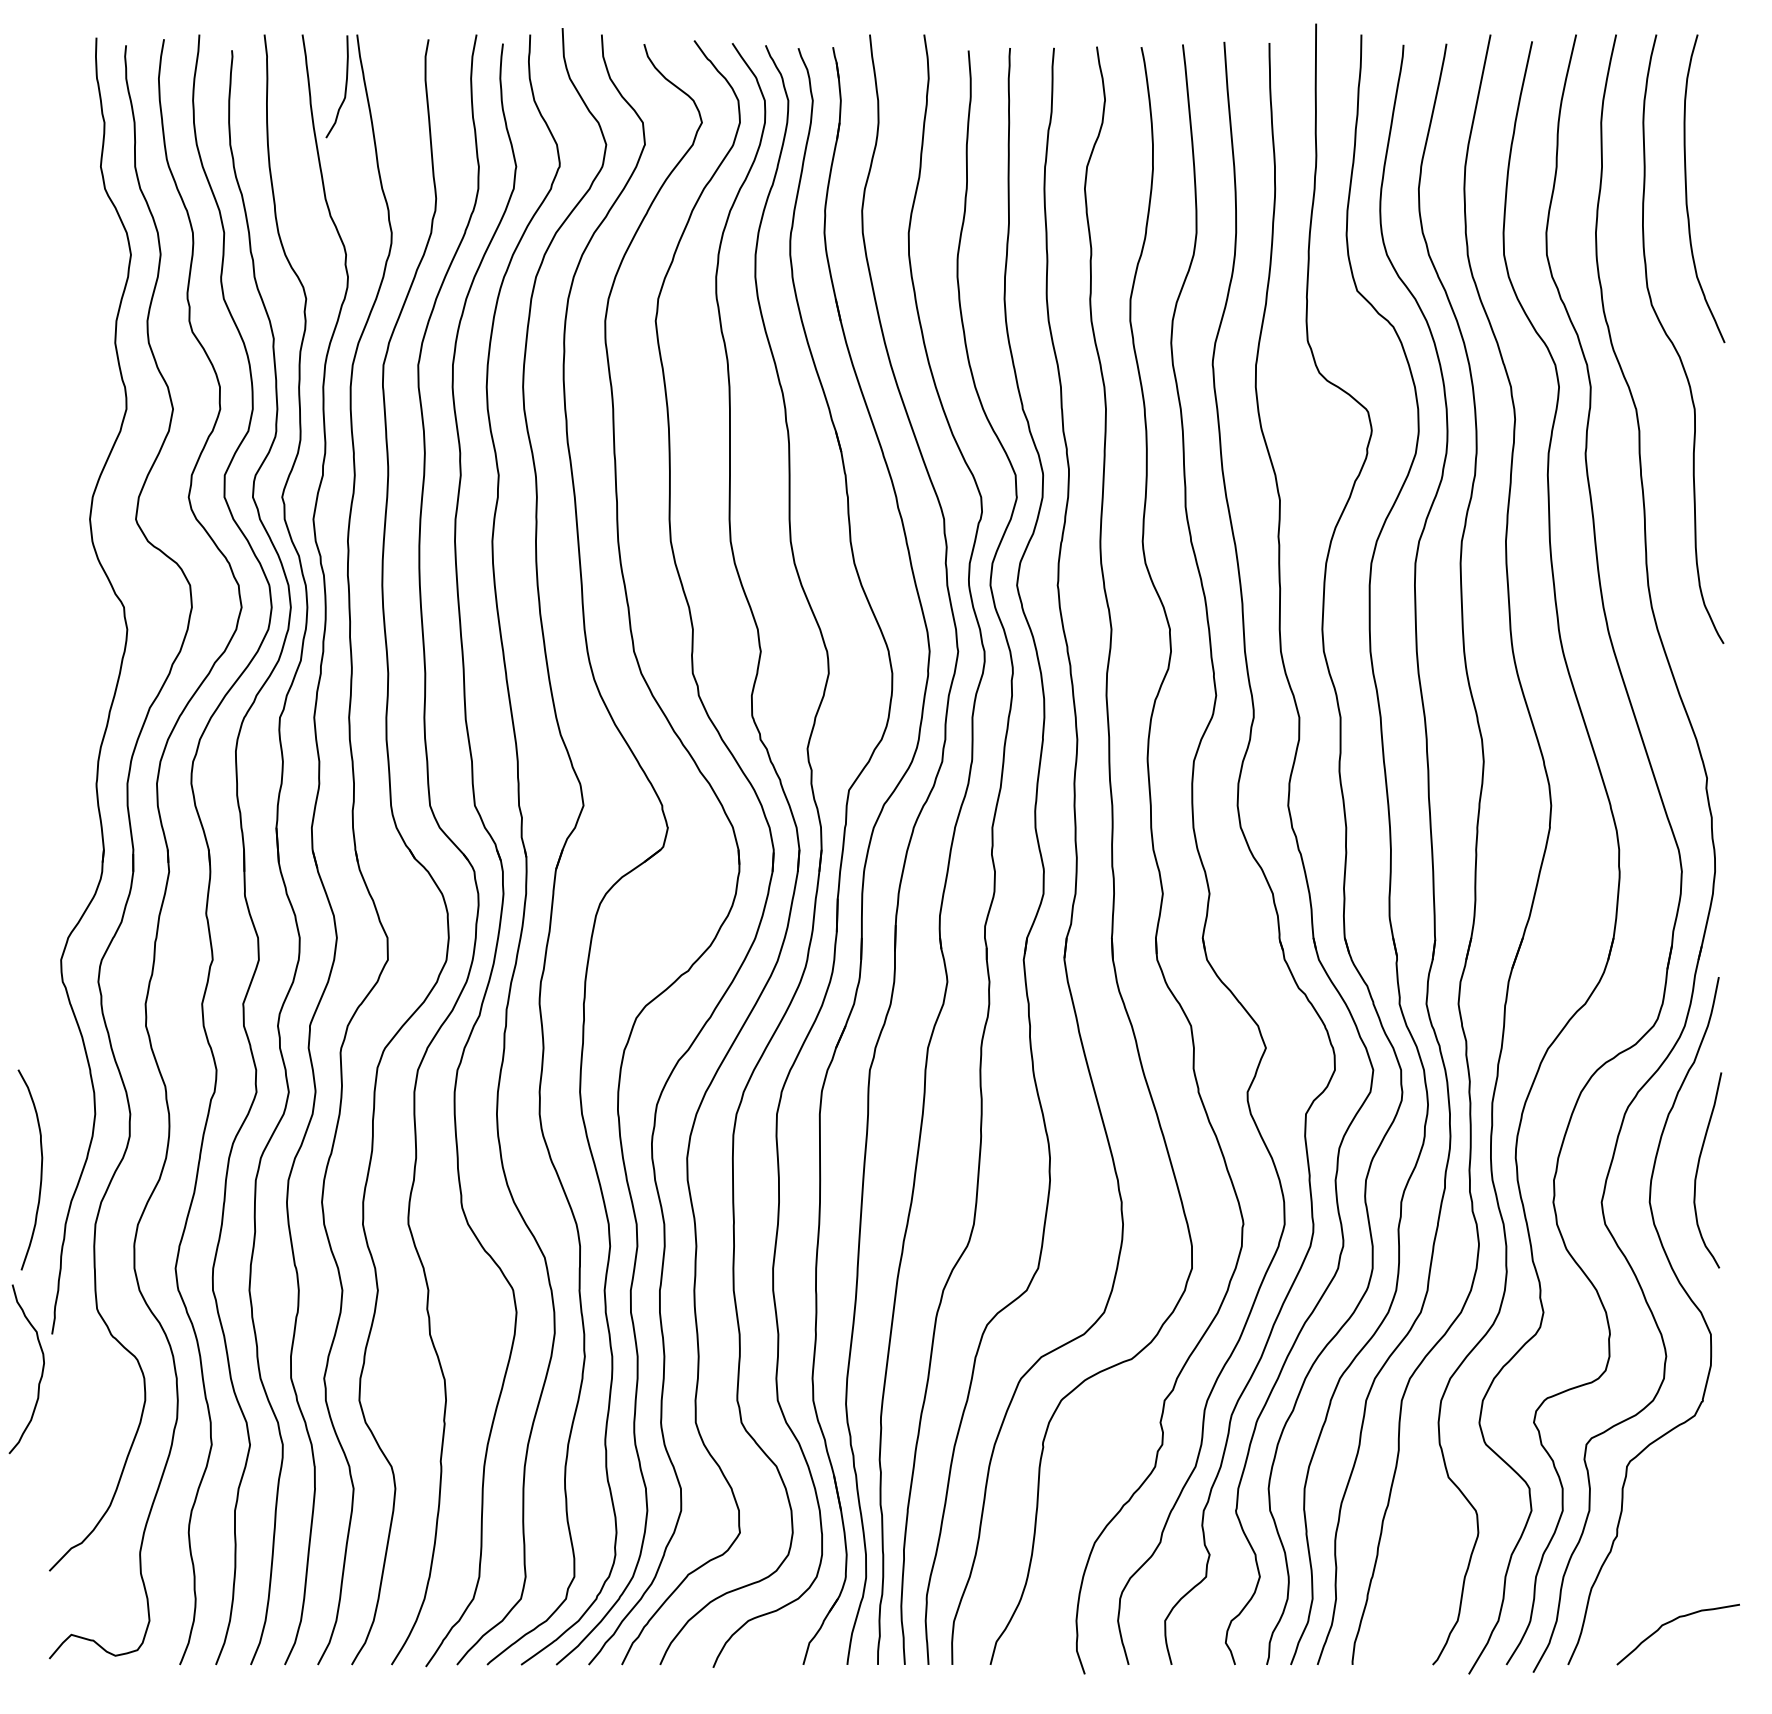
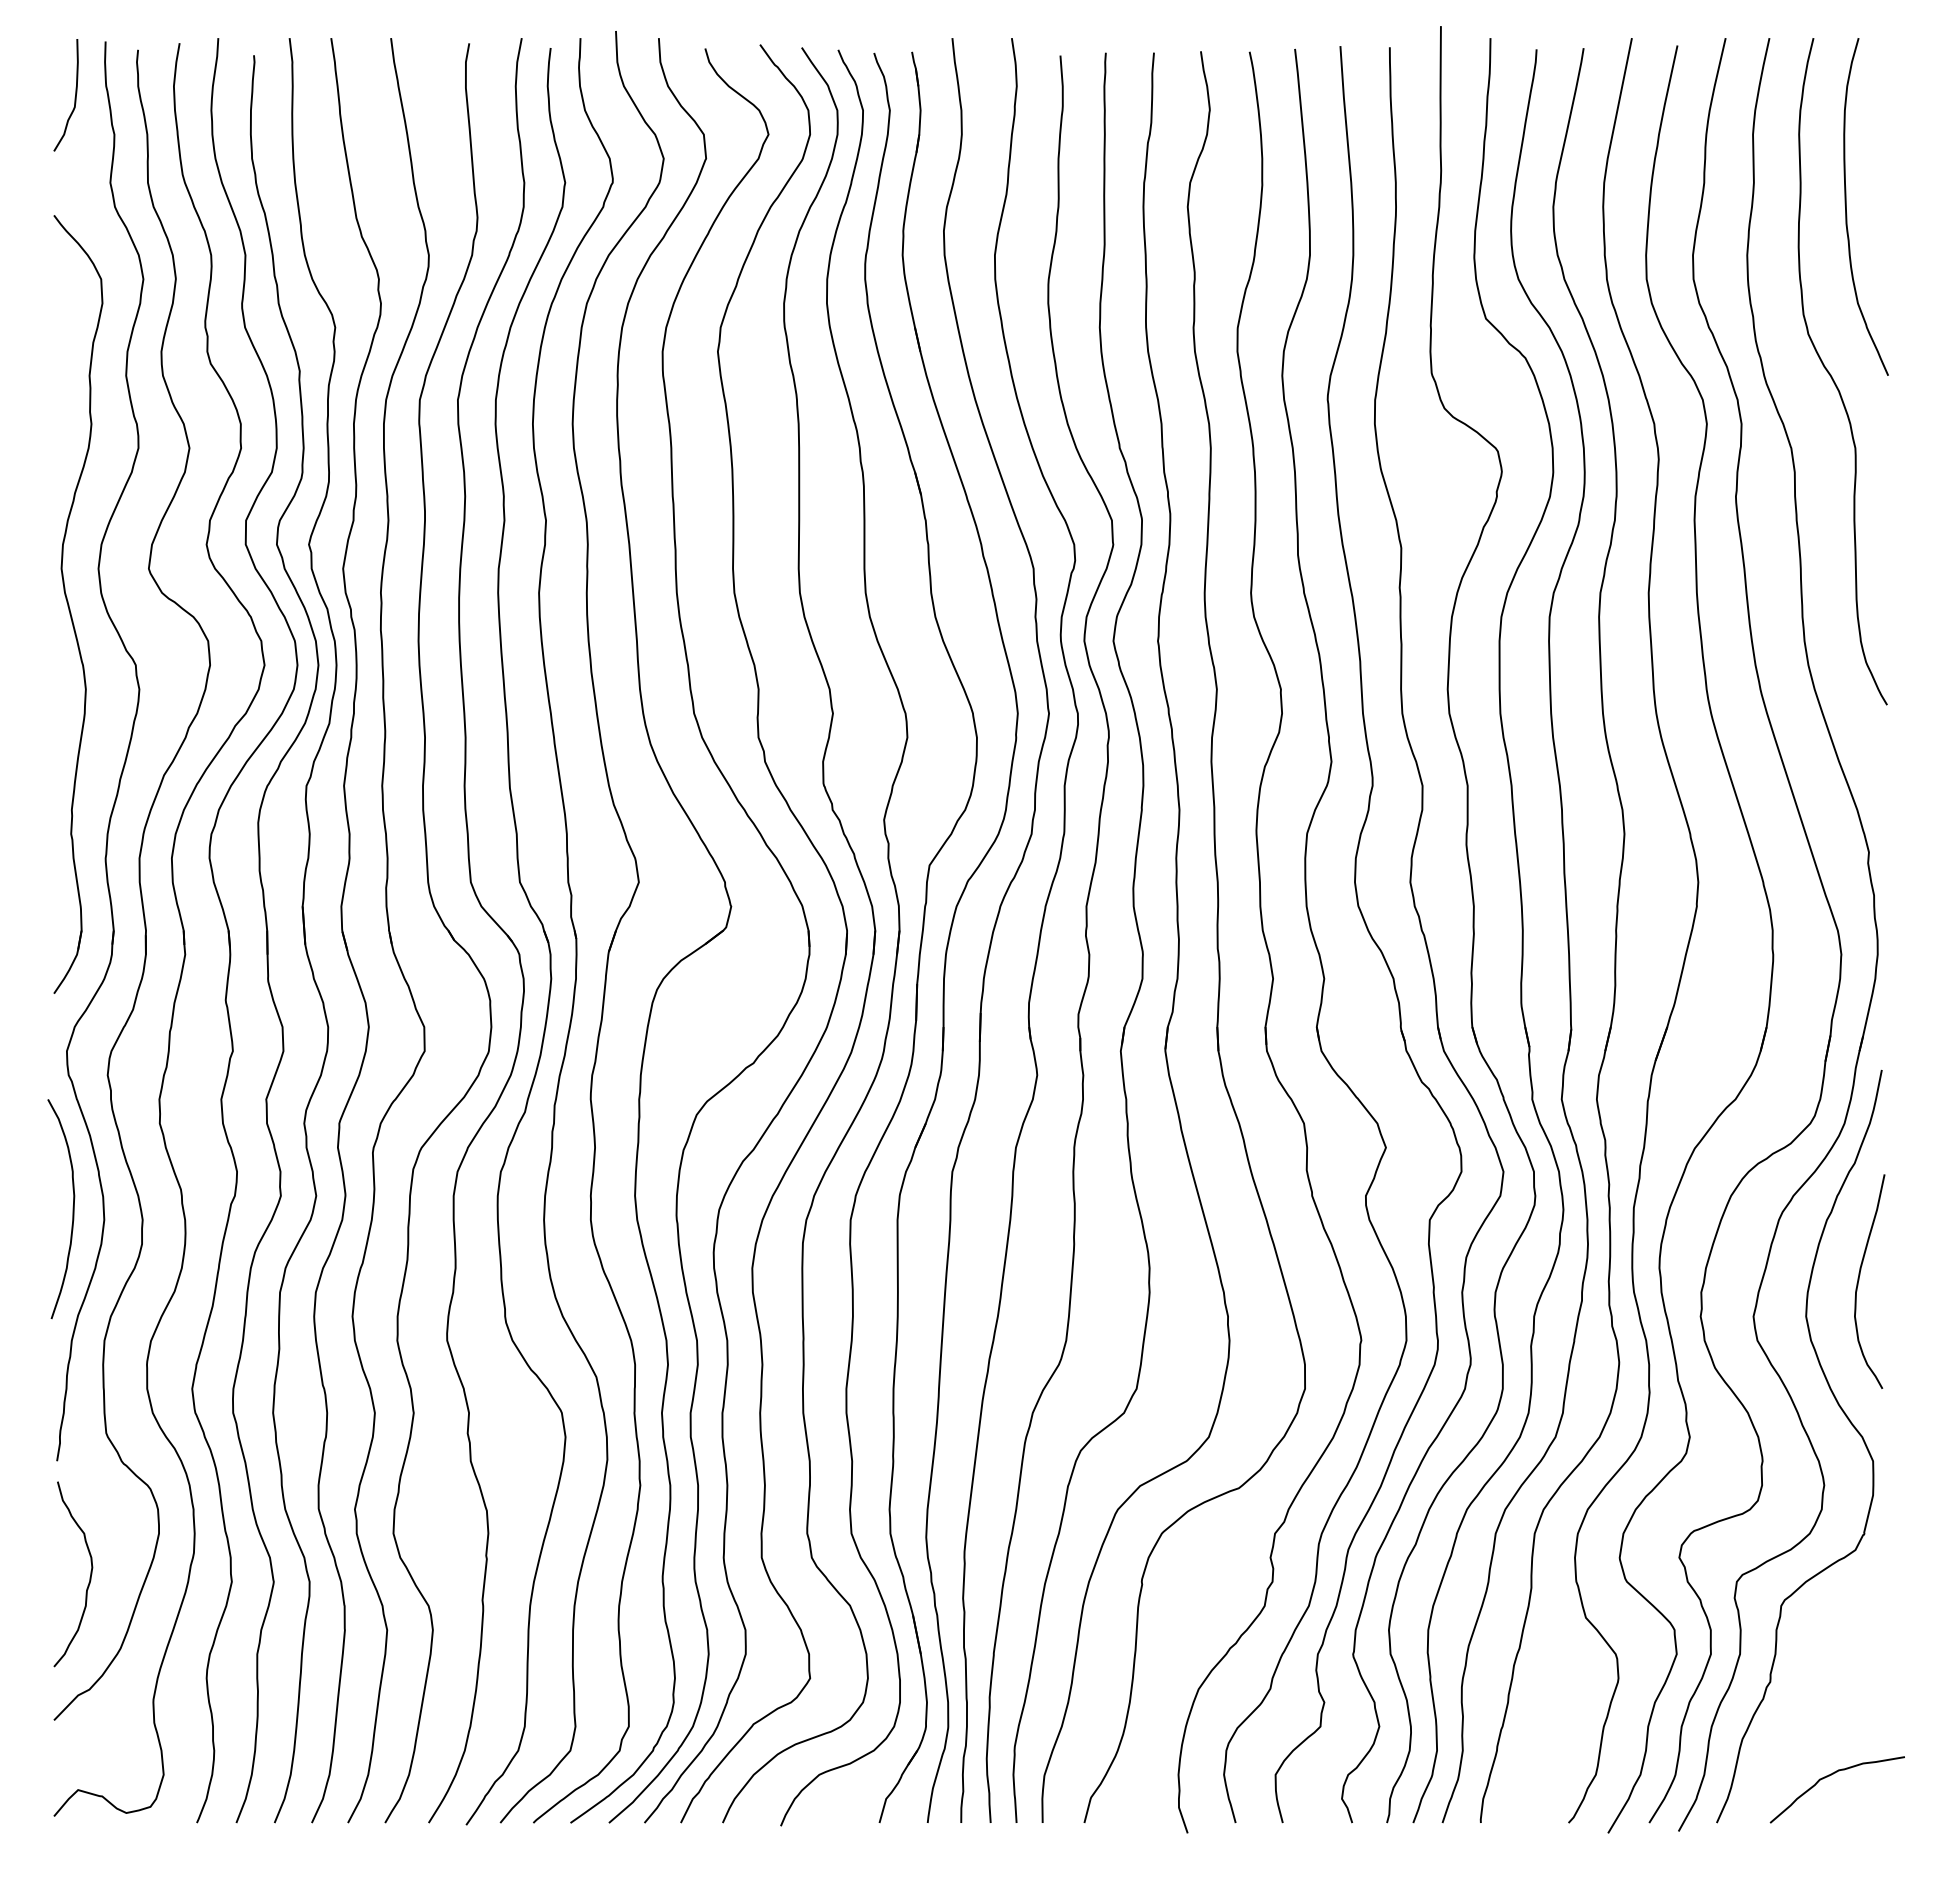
curve: (344, 88) -> (74, 97), moved
part: (64, 555) -> (70, 608), added
curve: (40, 1170) -> (72, 1209), moved
curve: (41, 1372) -> (89, 1577), moved

